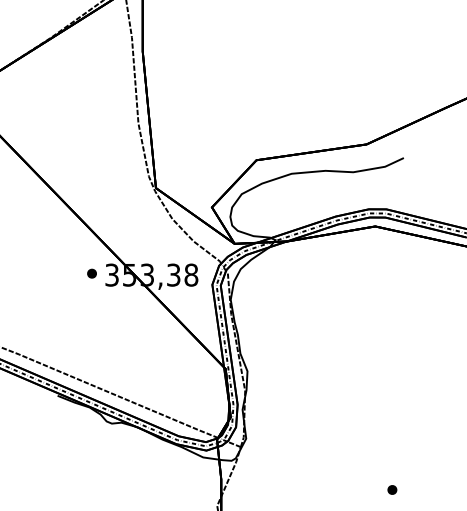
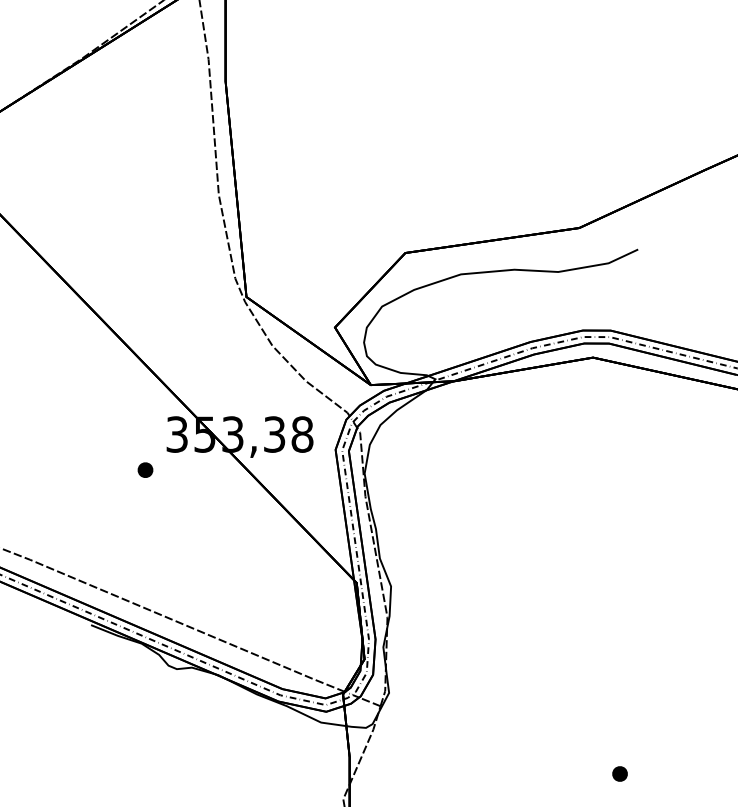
part: (91, 273) -> (144, 469), moved

